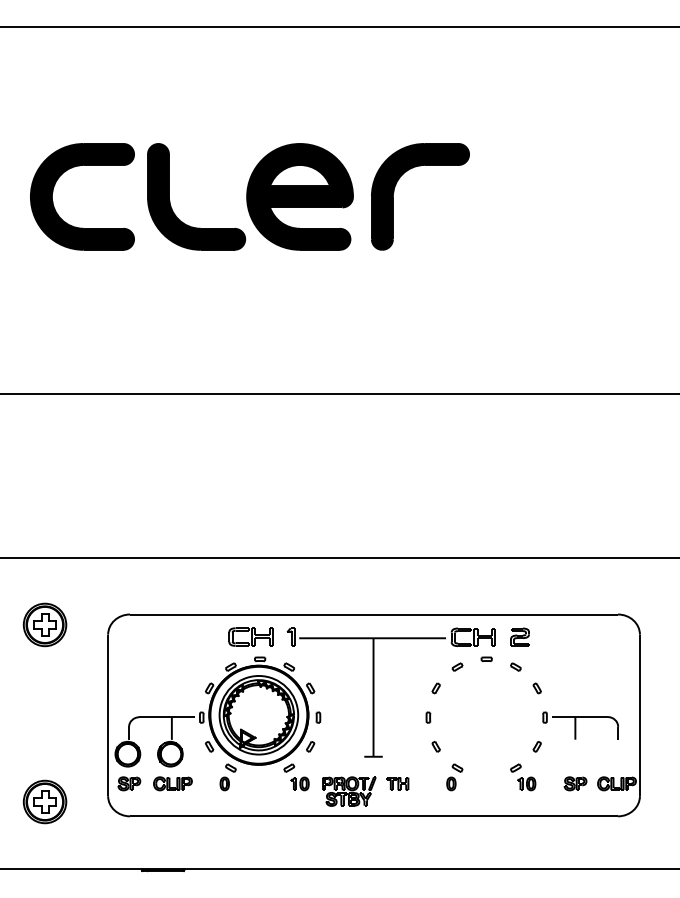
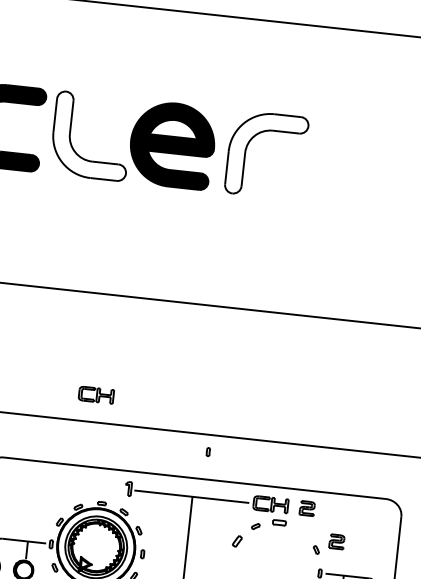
fill: (196, 196) -> (91, 135), removed
fill: (420, 196) -> (266, 154), removed
part: (250, 636) -> (95, 394), moved
part: (486, 659) -> (279, 523), size x1.6
part: (515, 666) -> (301, 530), removed
part: (561, 674) -> (336, 541), added
part: (435, 688) -> (236, 541), size x1.4
part: (428, 717) -> (208, 451), moved

